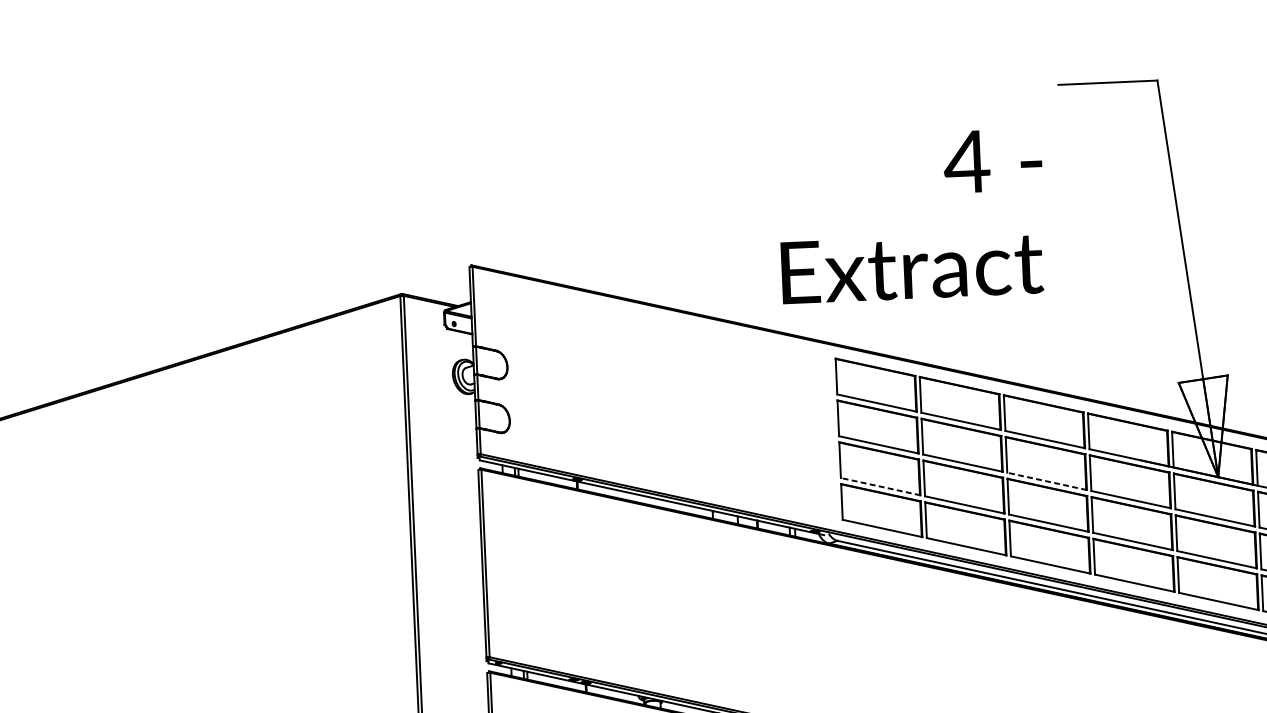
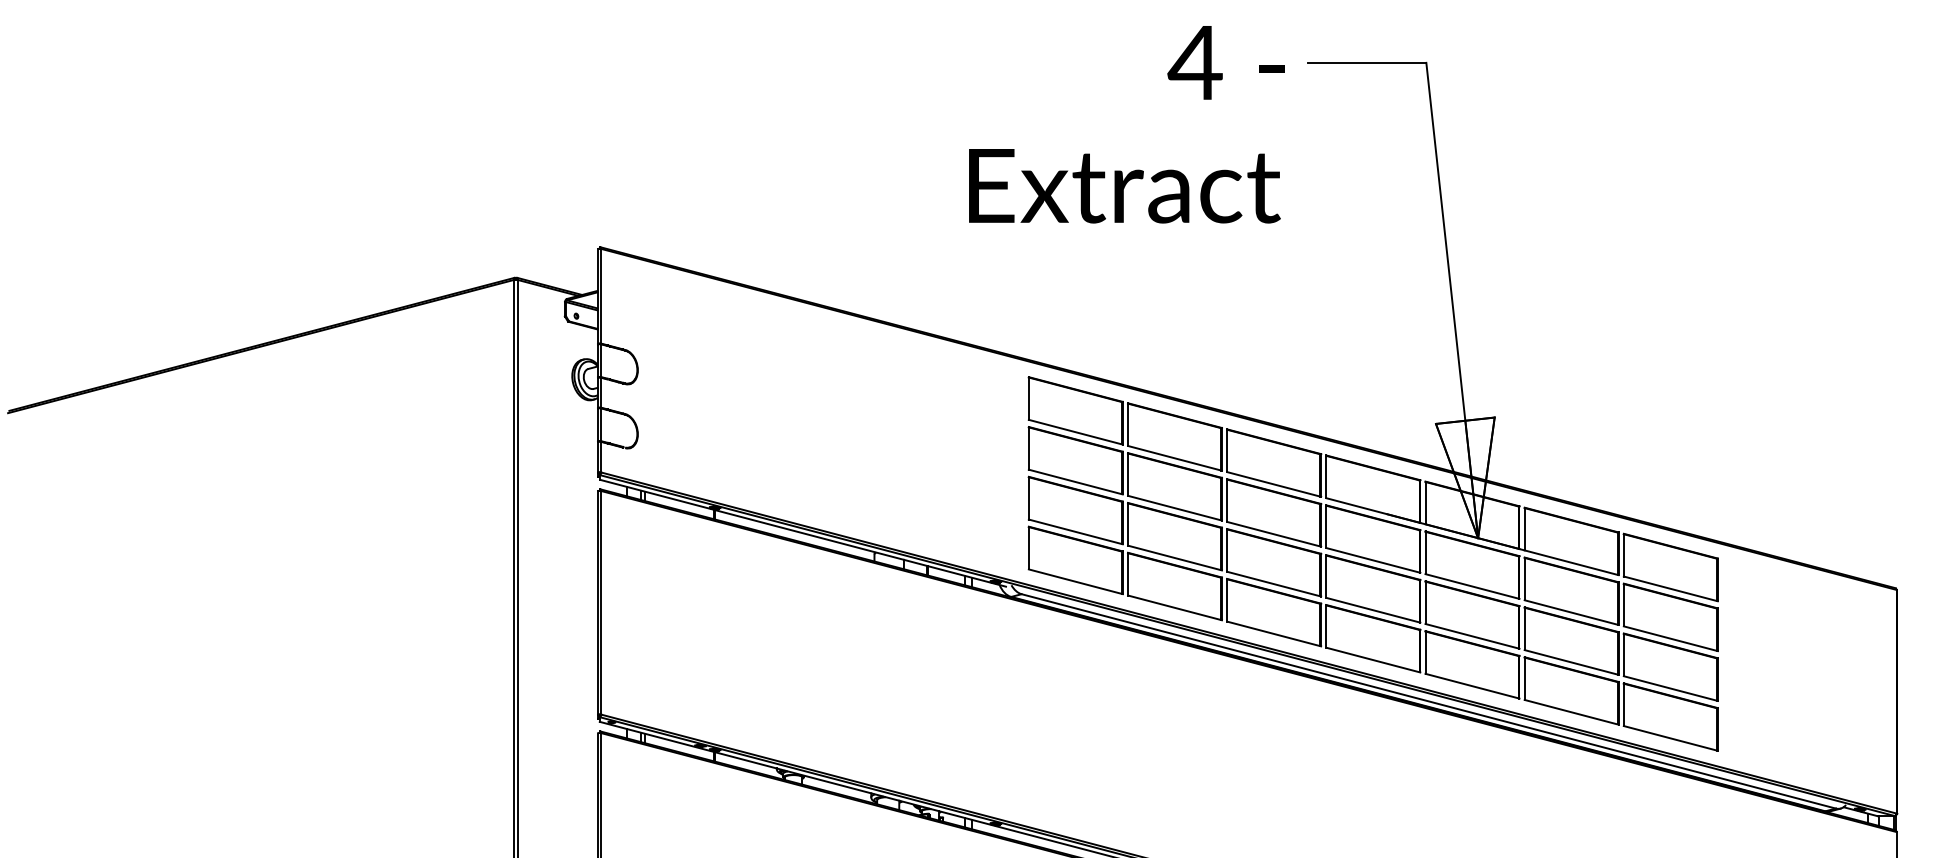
text: (911, 216) -> (1126, 124), moved
line: (1047, 481) -> (1274, 534), dashed -> solid
line: (880, 486) -> (1075, 531), dashed -> solid

